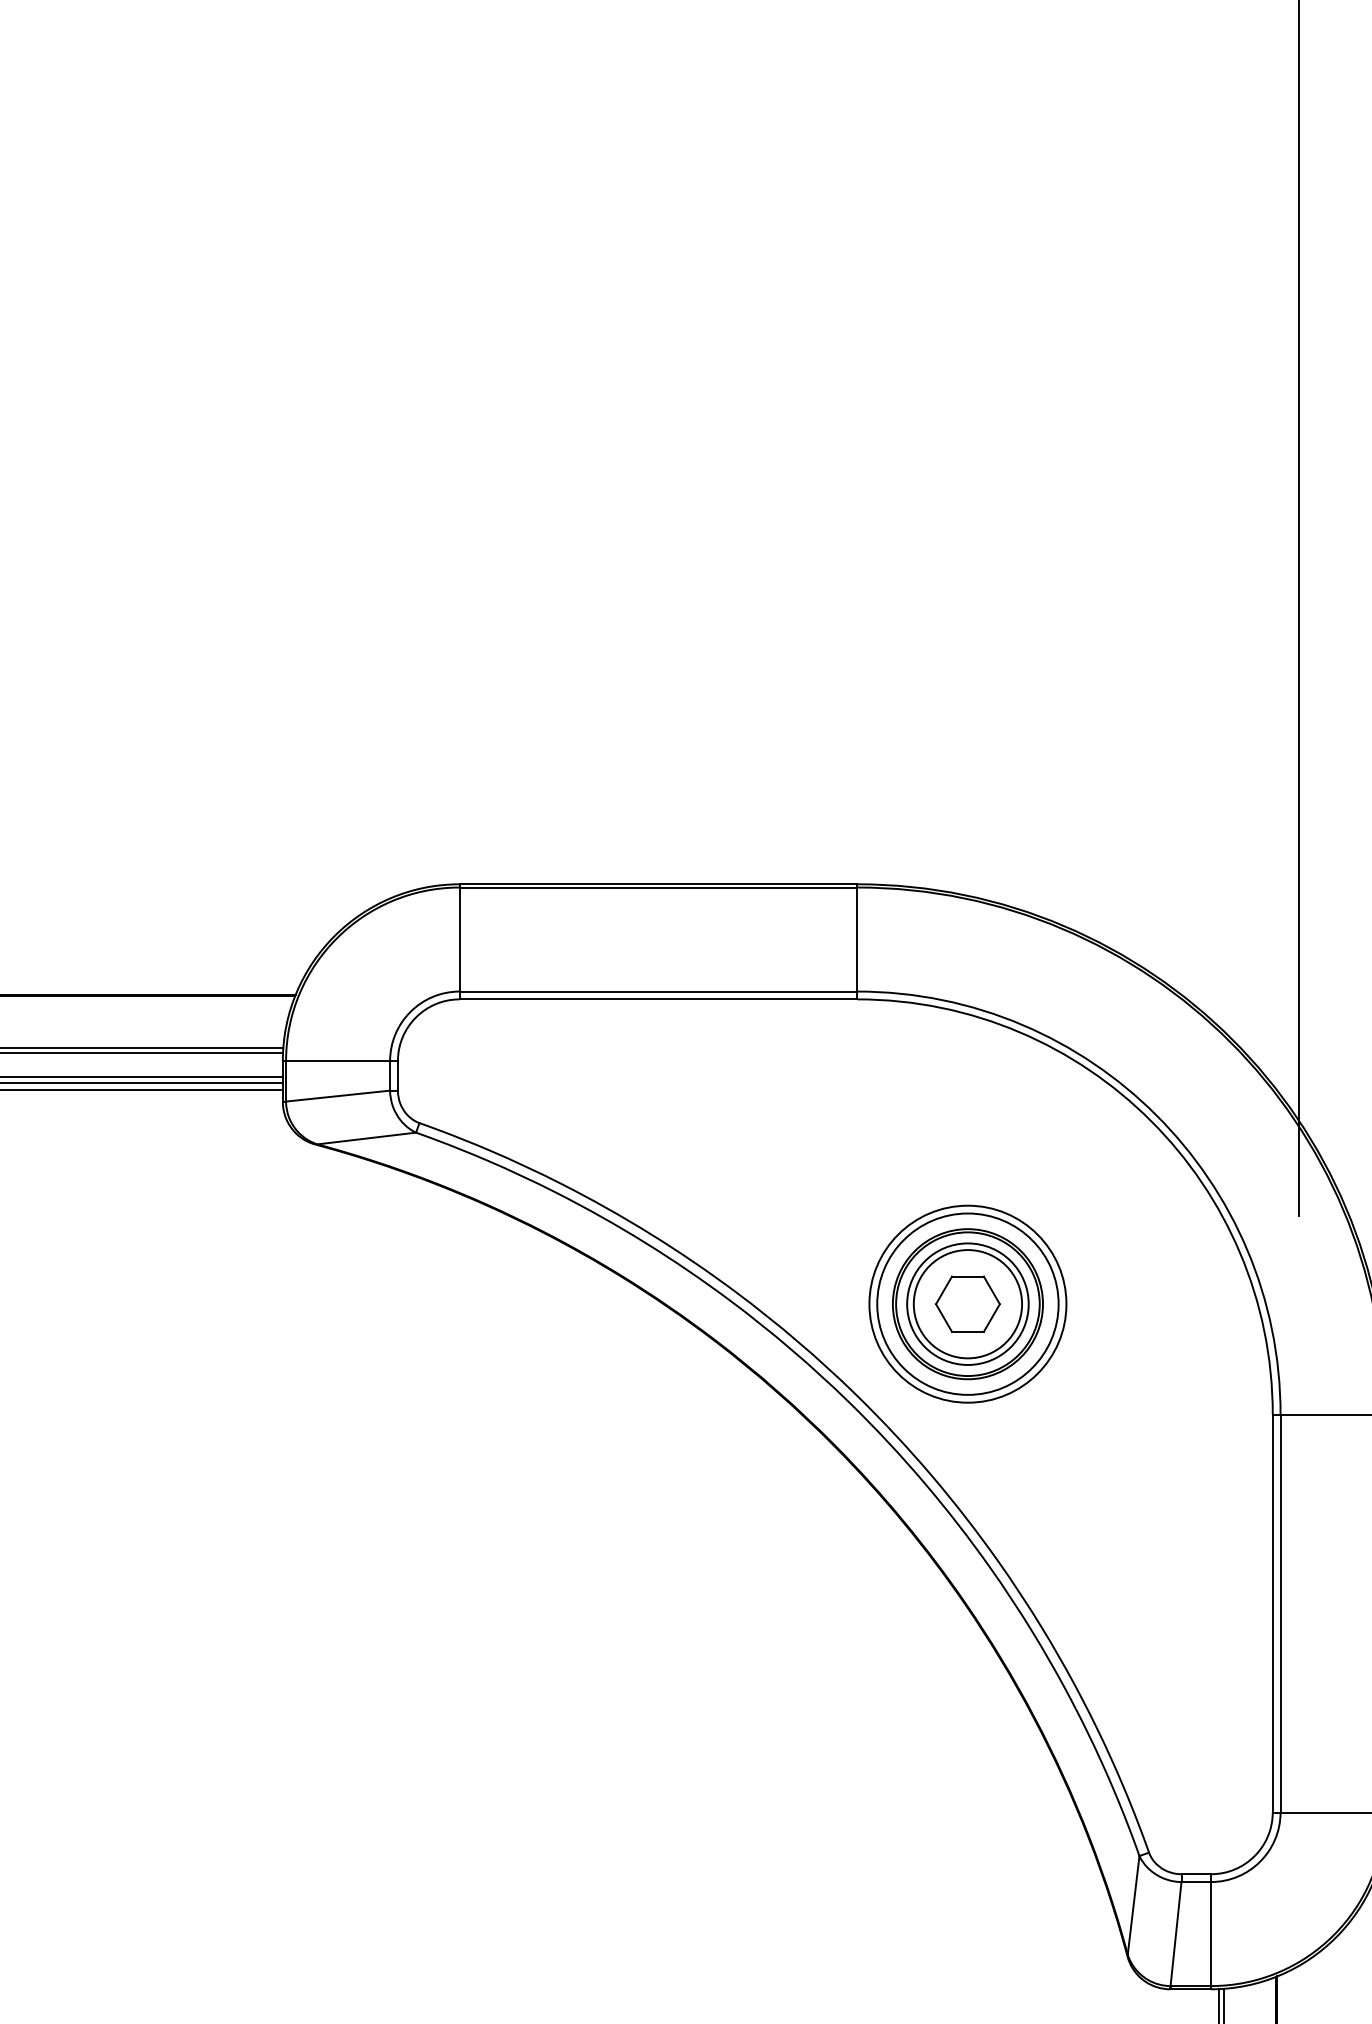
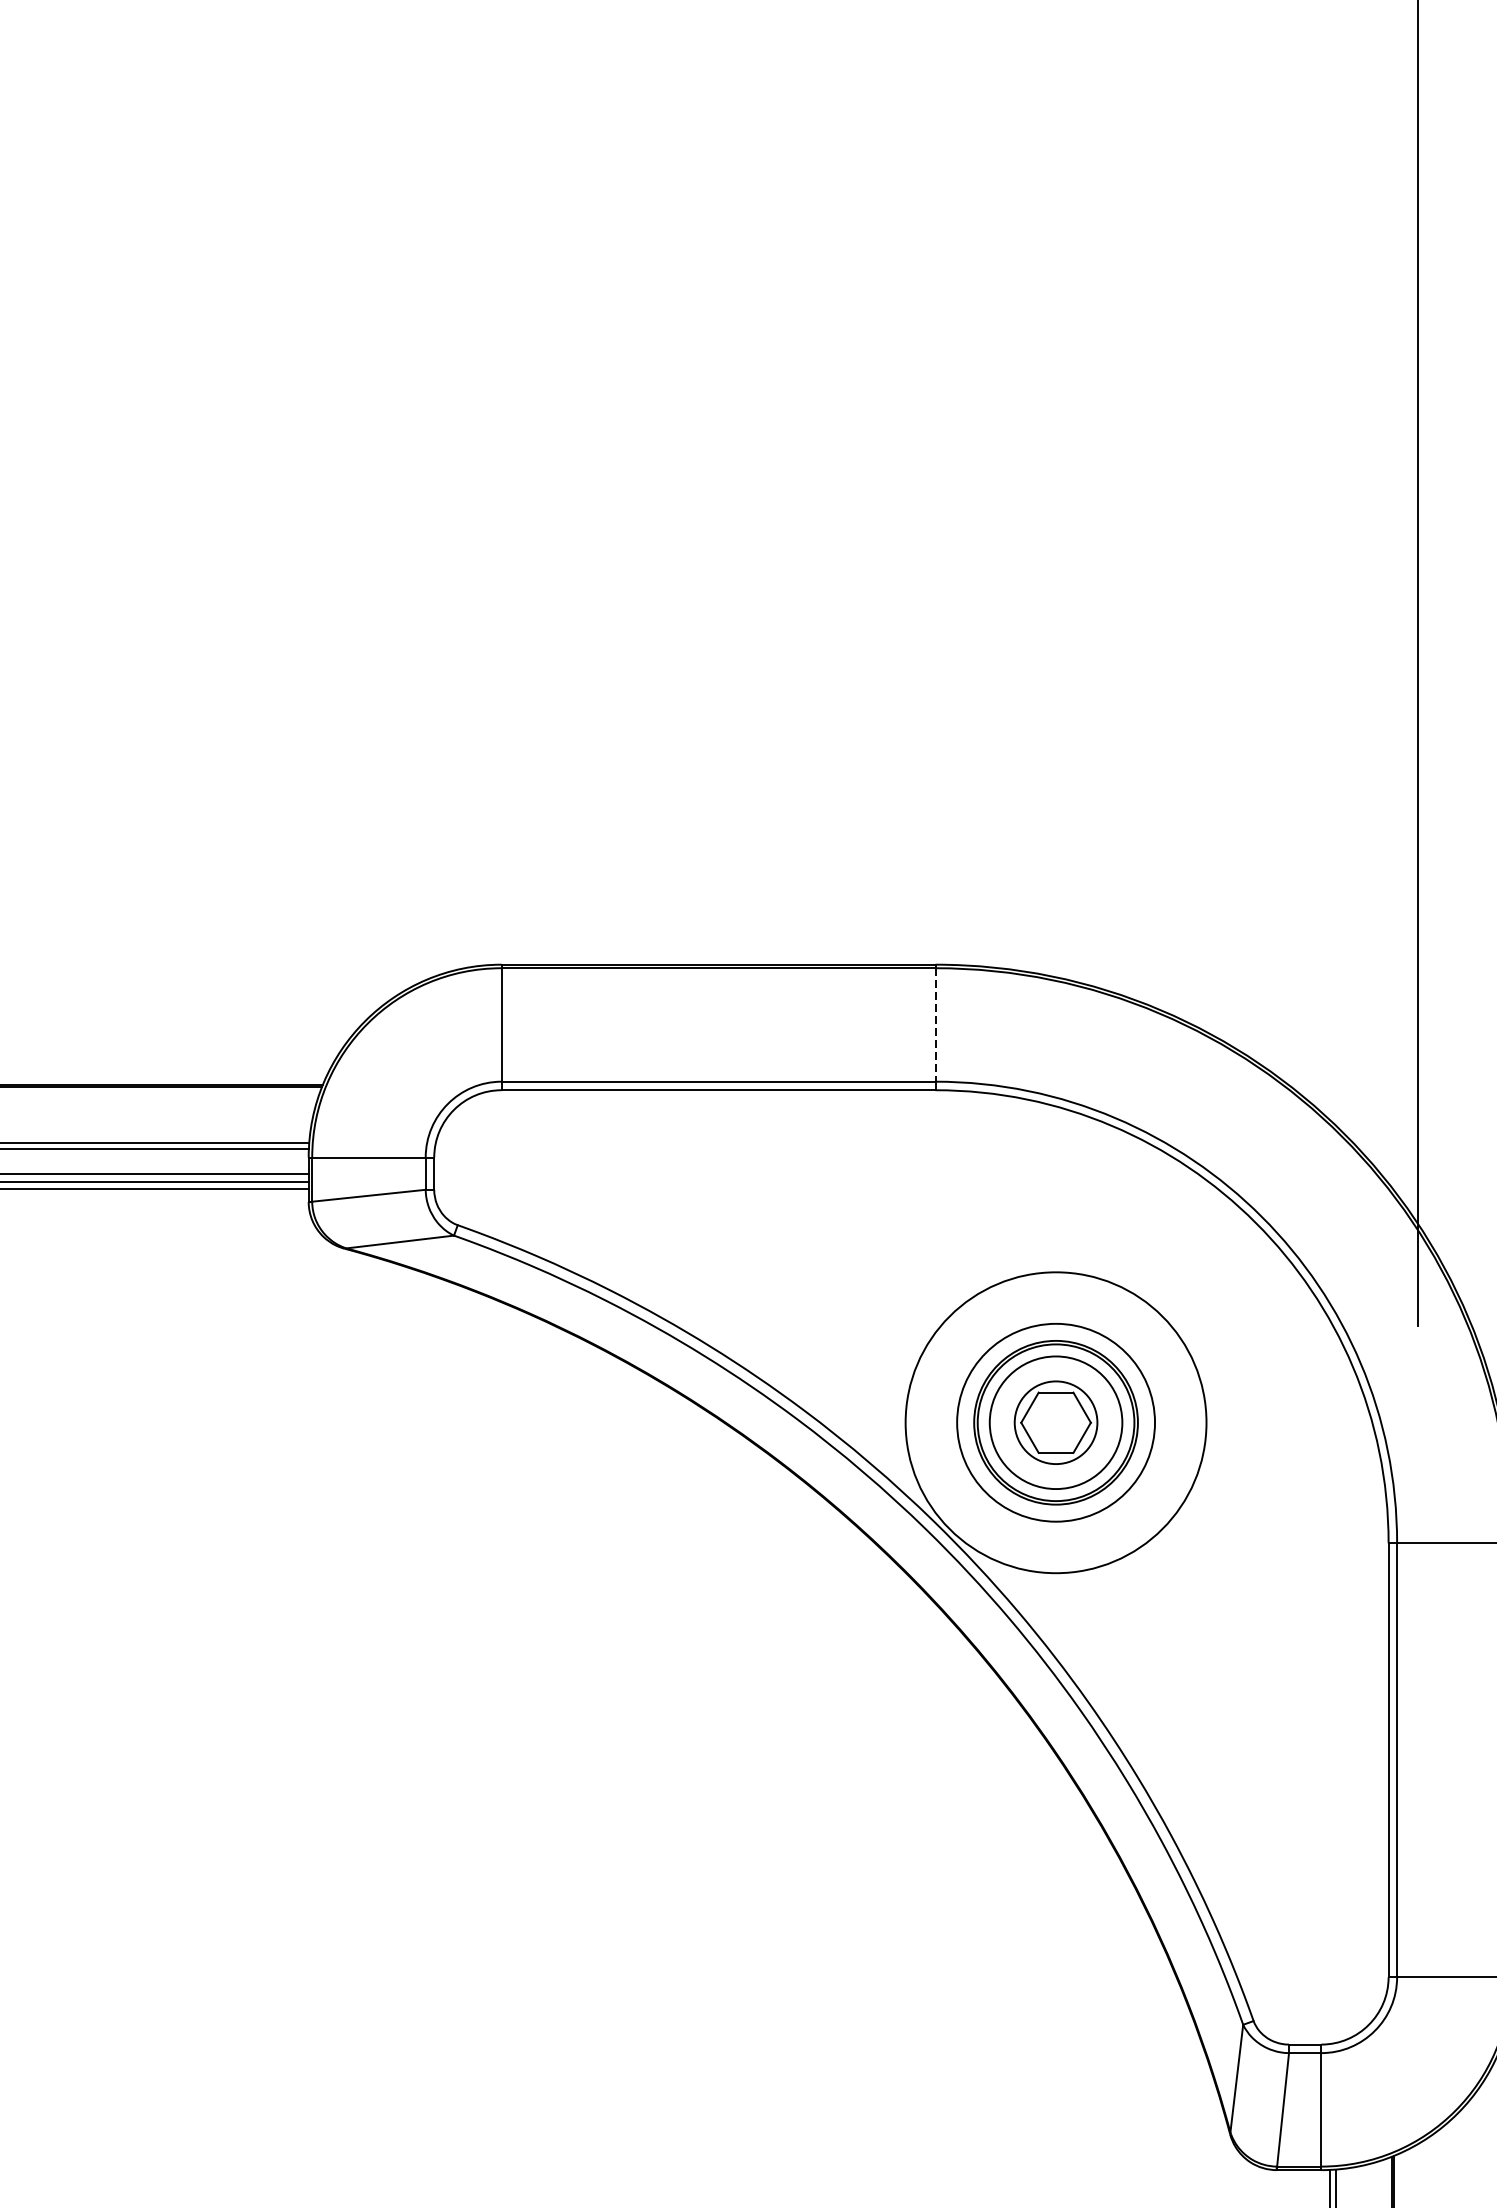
line: (857, 940) -> (935, 1026), solid -> dashed
circle: (967, 1303) -> (1055, 1421), size x1.4
circle: (967, 1304) -> (1055, 1423), size x0.7

